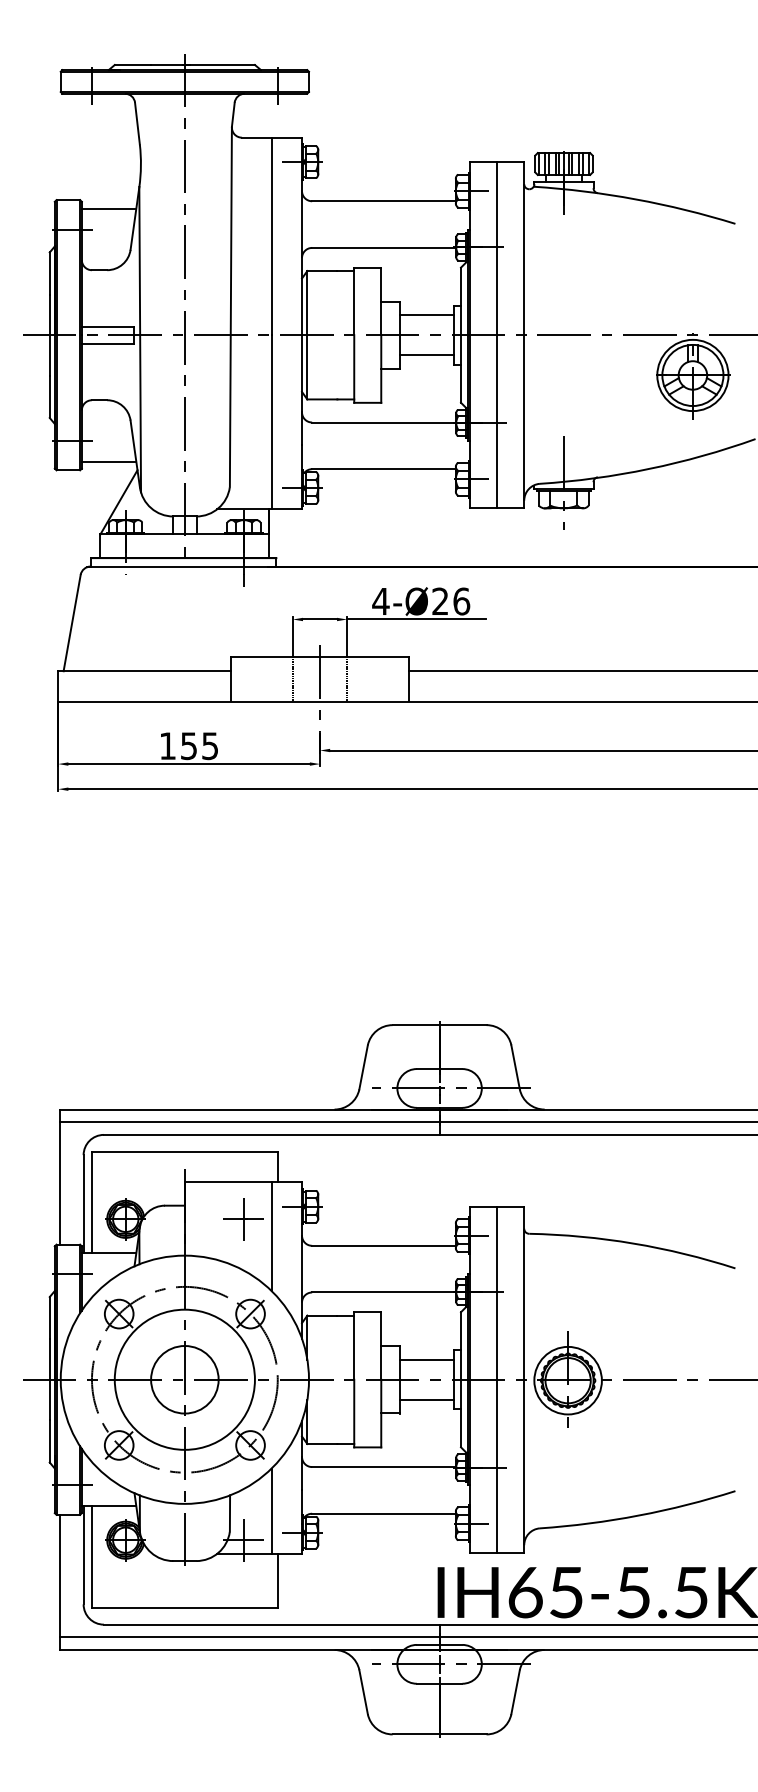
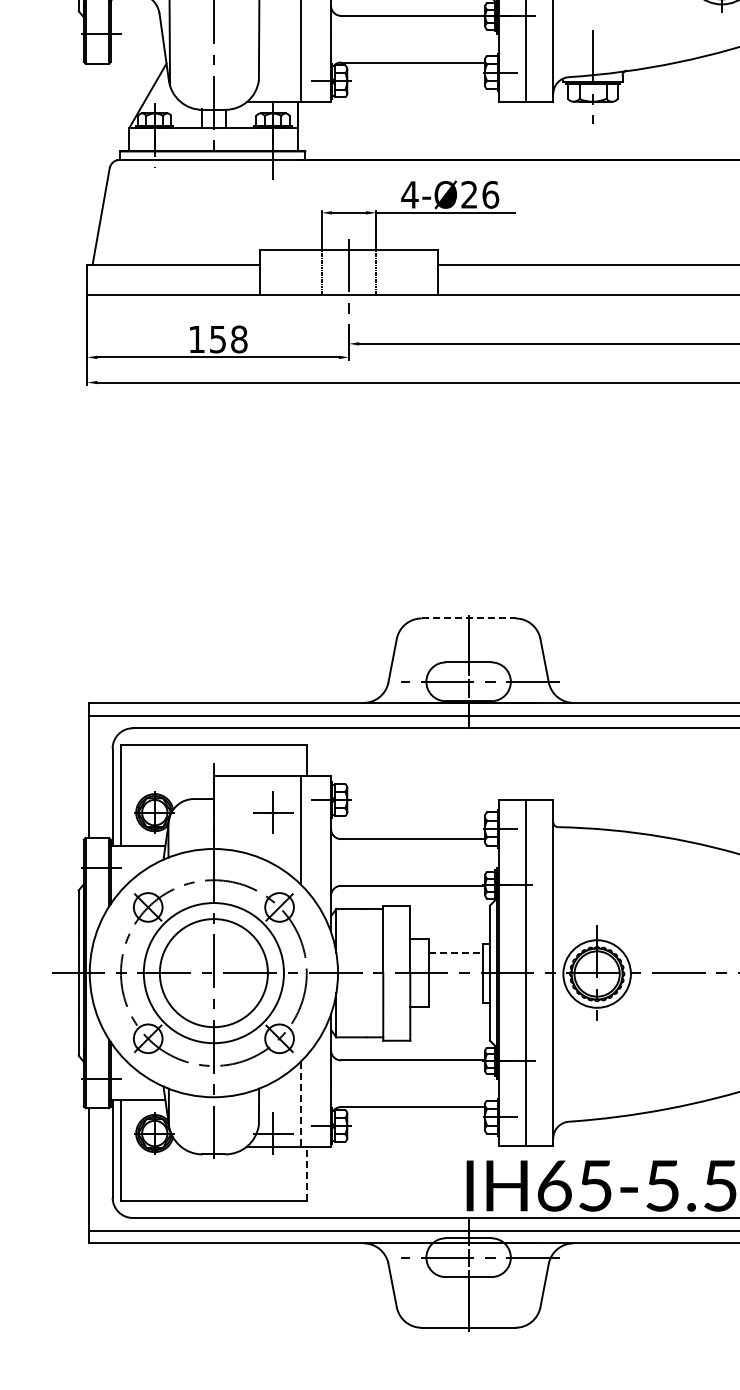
line: (108, 461) -> (137, 54), removed
text: (210, 746) -> (239, 339), 155 -> 158
line: (439, 1025) -> (468, 618), solid -> dashed
line: (427, 1359) -> (456, 952), solid -> dashed
circle: (184, 1379) -> (213, 972), size x1.6
line: (427, 1400) -> (456, 993), removed
line: (271, 1511) -> (300, 1104), solid -> dashed
line: (277, 1580) -> (306, 1173), solid -> dashed

